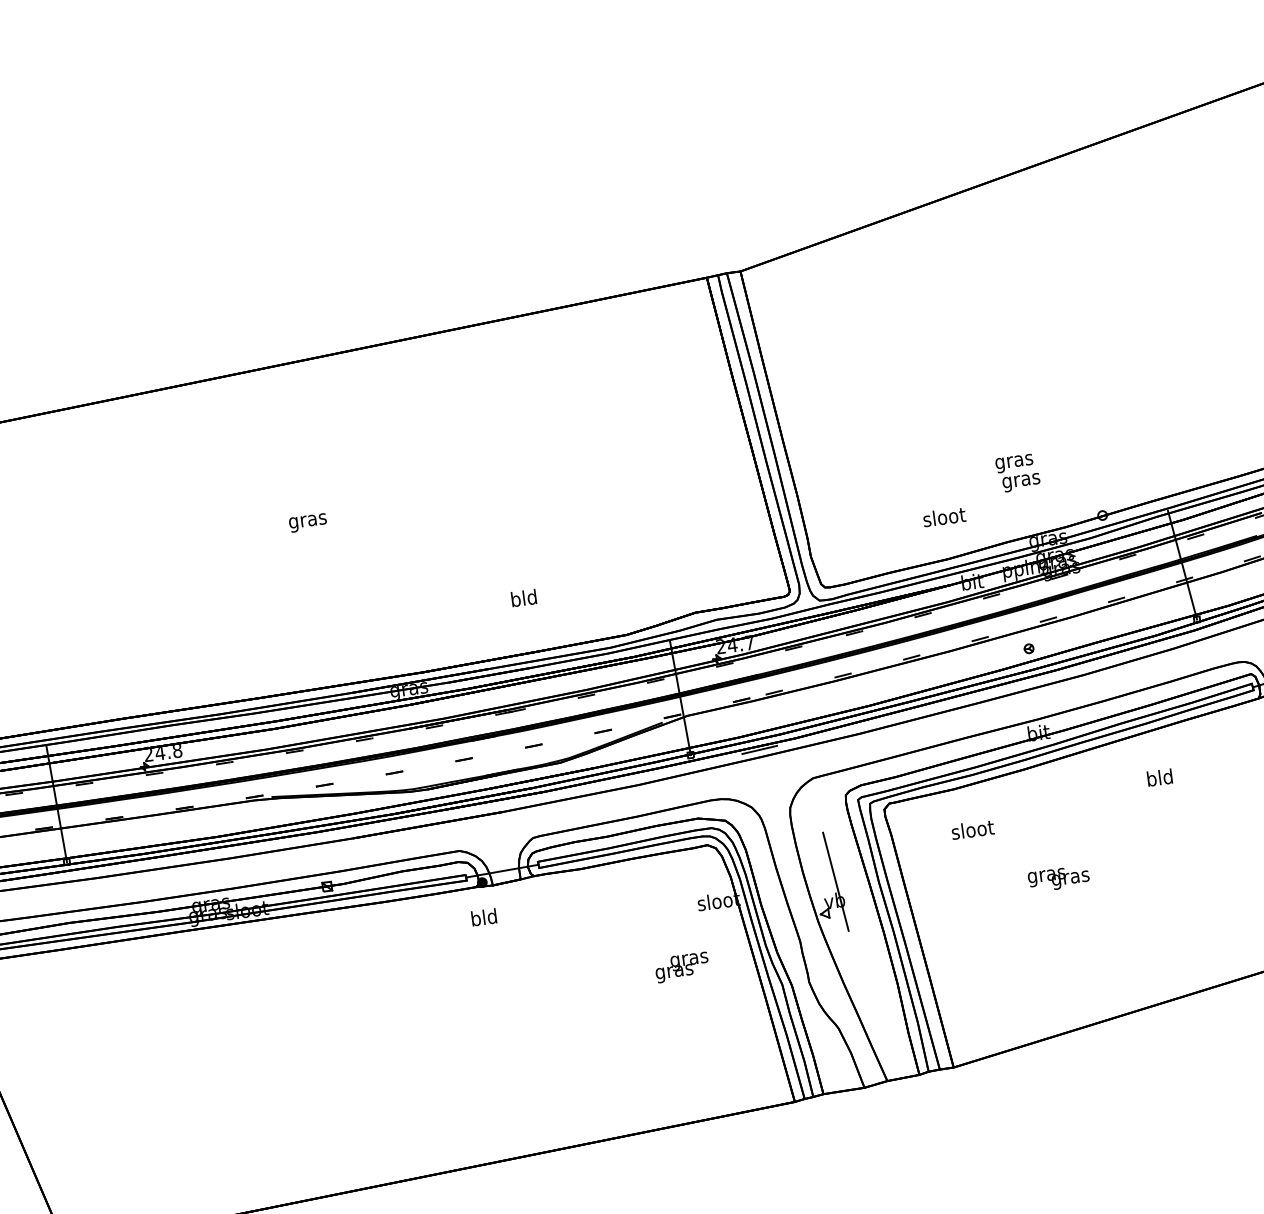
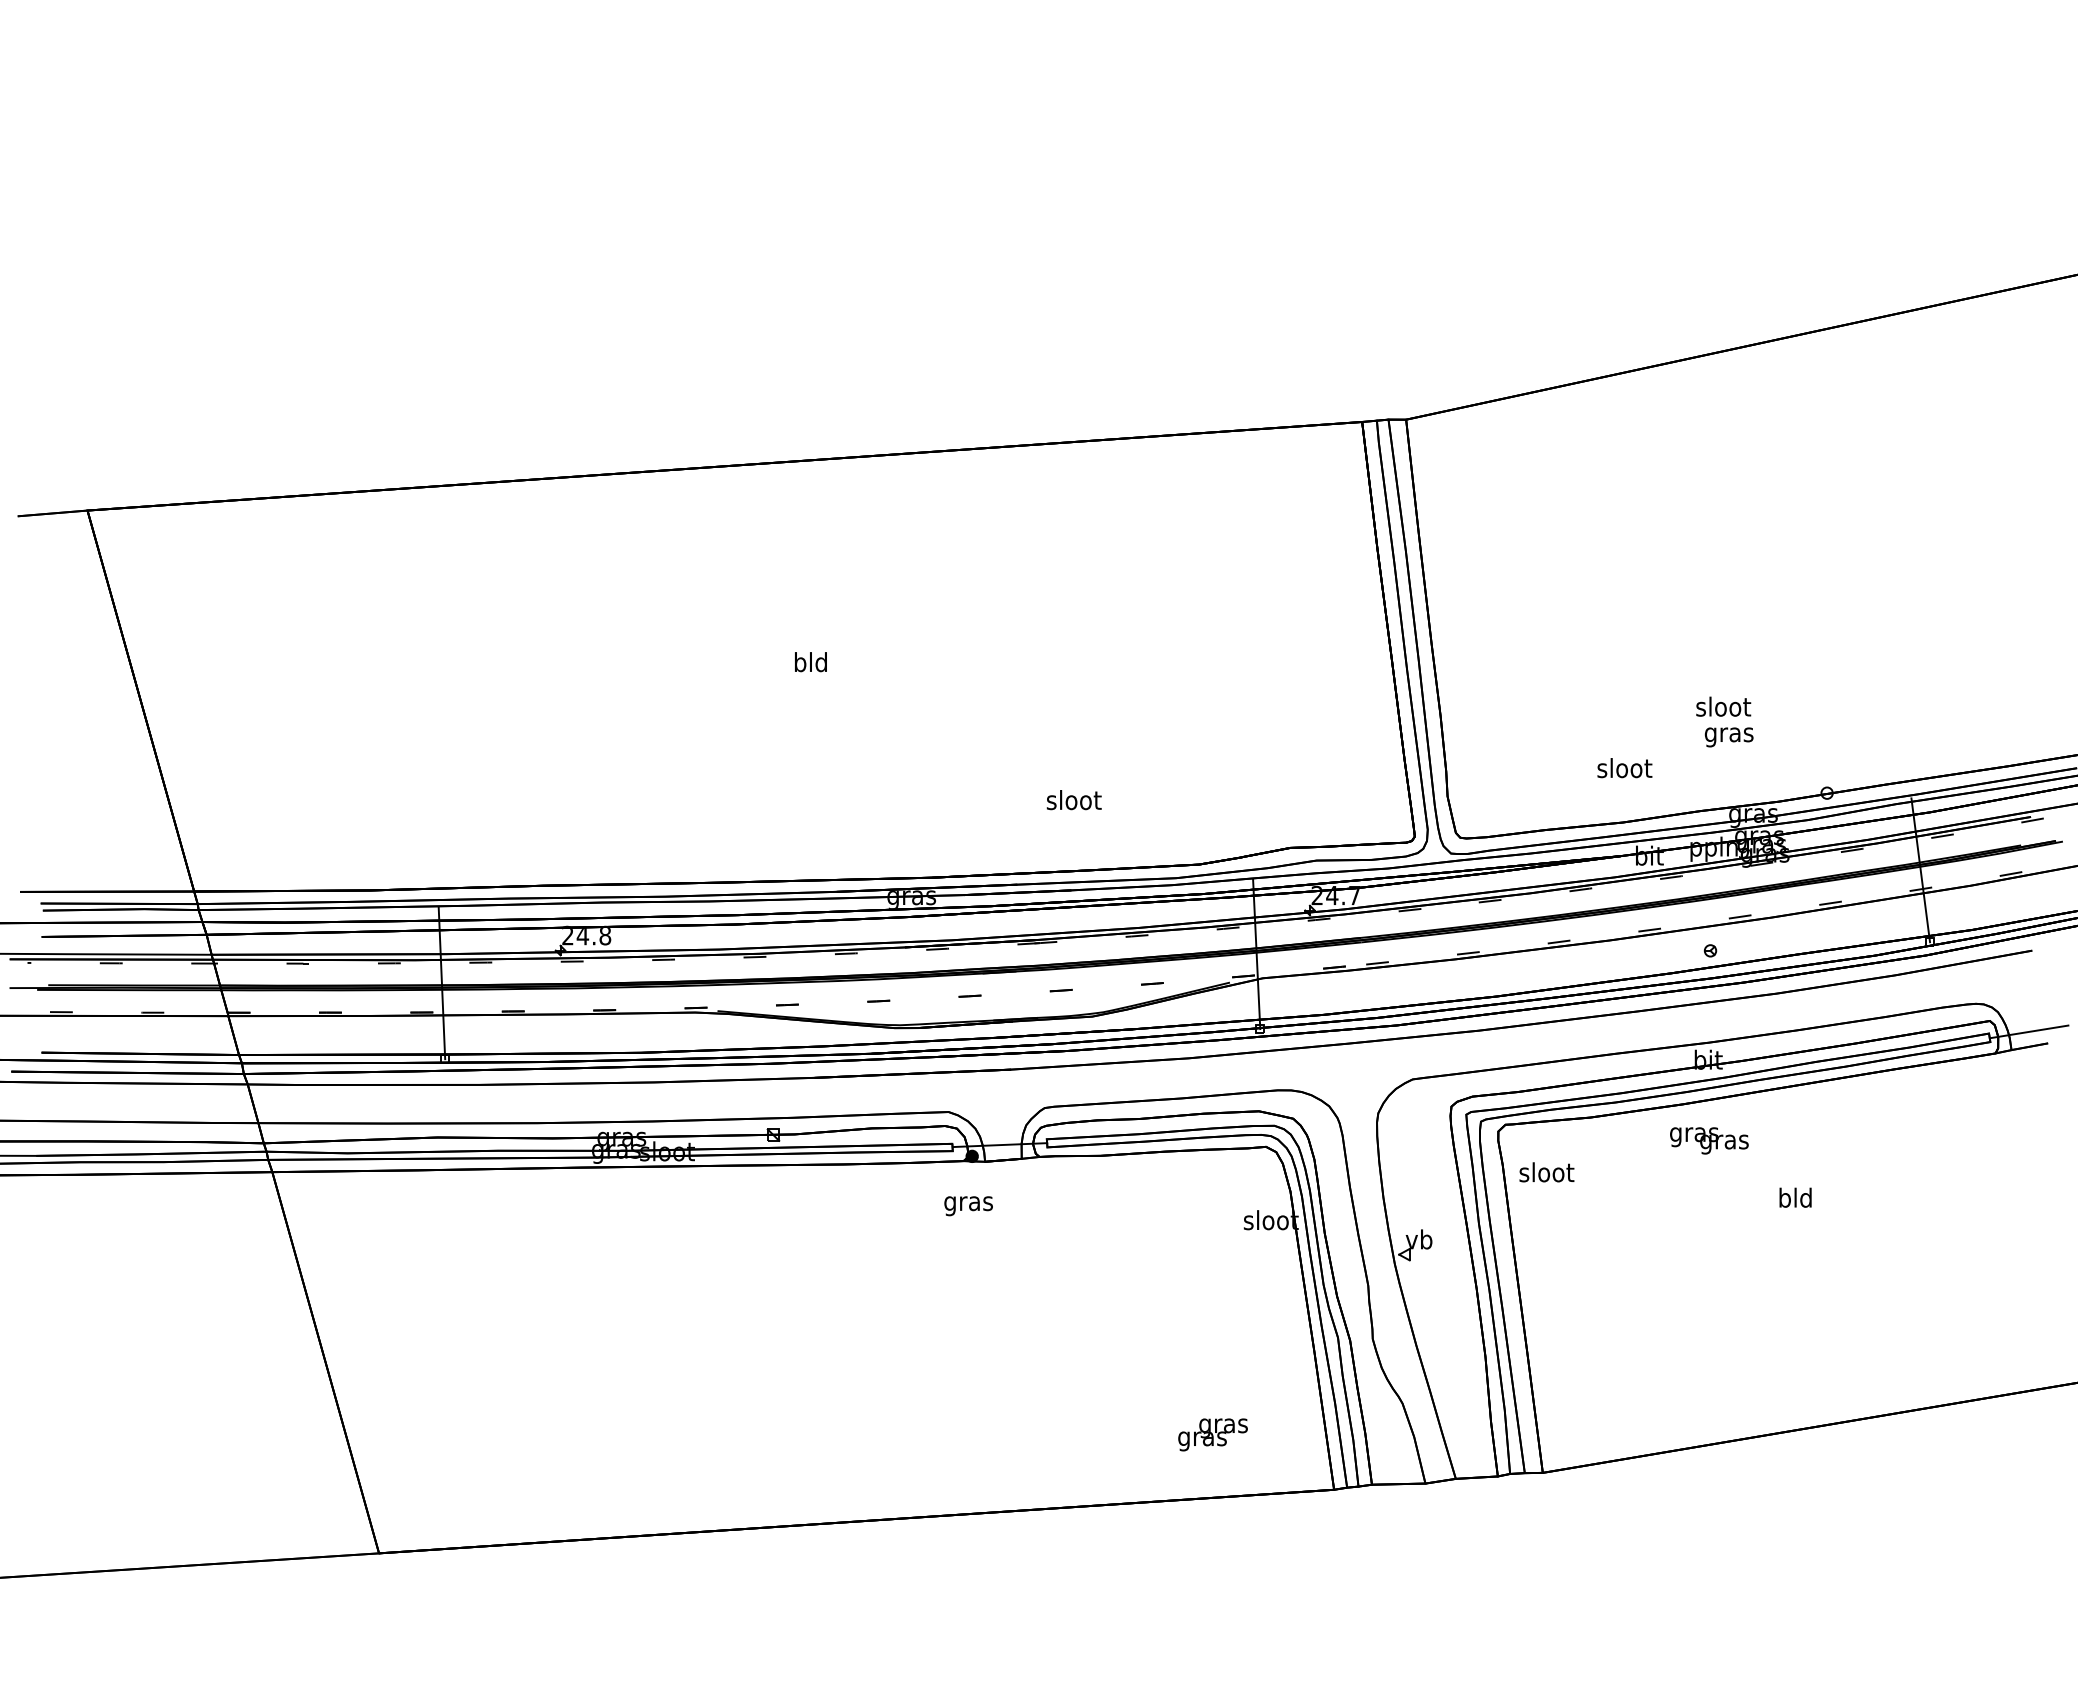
text: (1014, 461) -> (1723, 708), gras -> sloot
text: (307, 520) -> (810, 664), gras -> bld
text: (523, 598) -> (1073, 800), bld -> sloot
line: (759, 749) -> (1348, 1033), removed
text: (1159, 777) -> (1795, 1197), moved
text: (972, 829) -> (1546, 1172), moved
text: (1058, 878) -> (1709, 1140), moved
line: (835, 881) -> (1423, 1215), removed
text: (484, 919) -> (968, 1203), bld -> gras
text: (681, 967) -> (1212, 1434), moved

